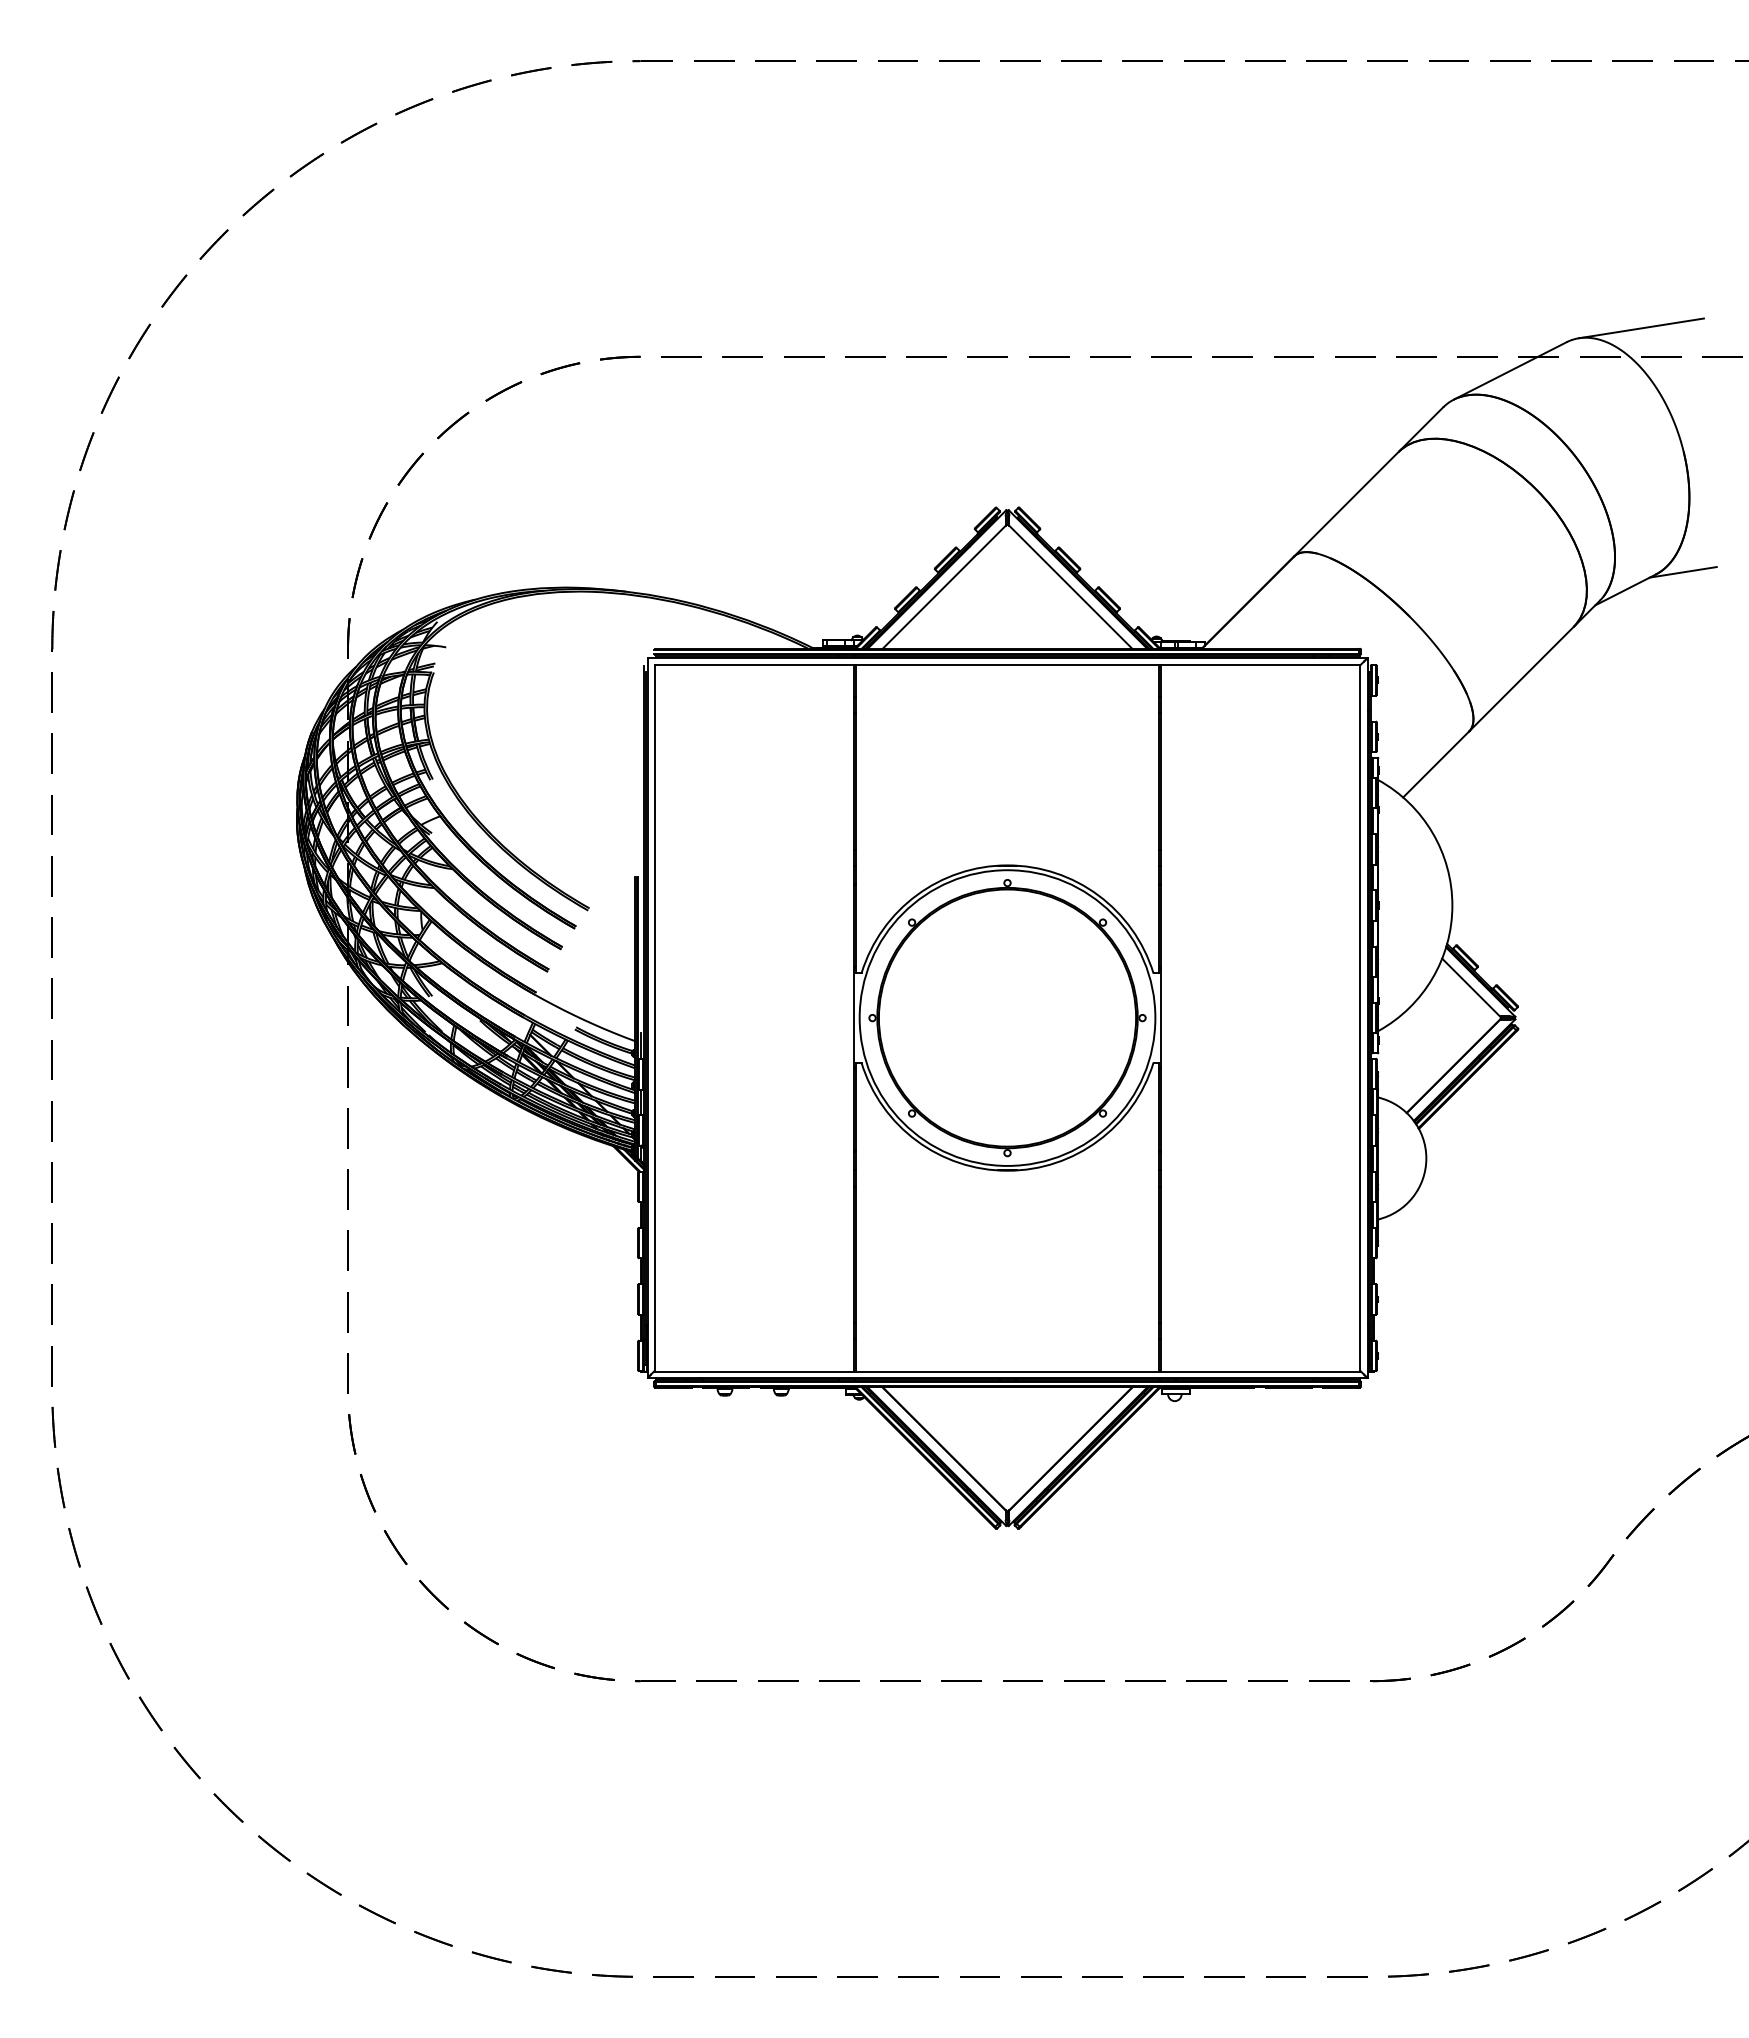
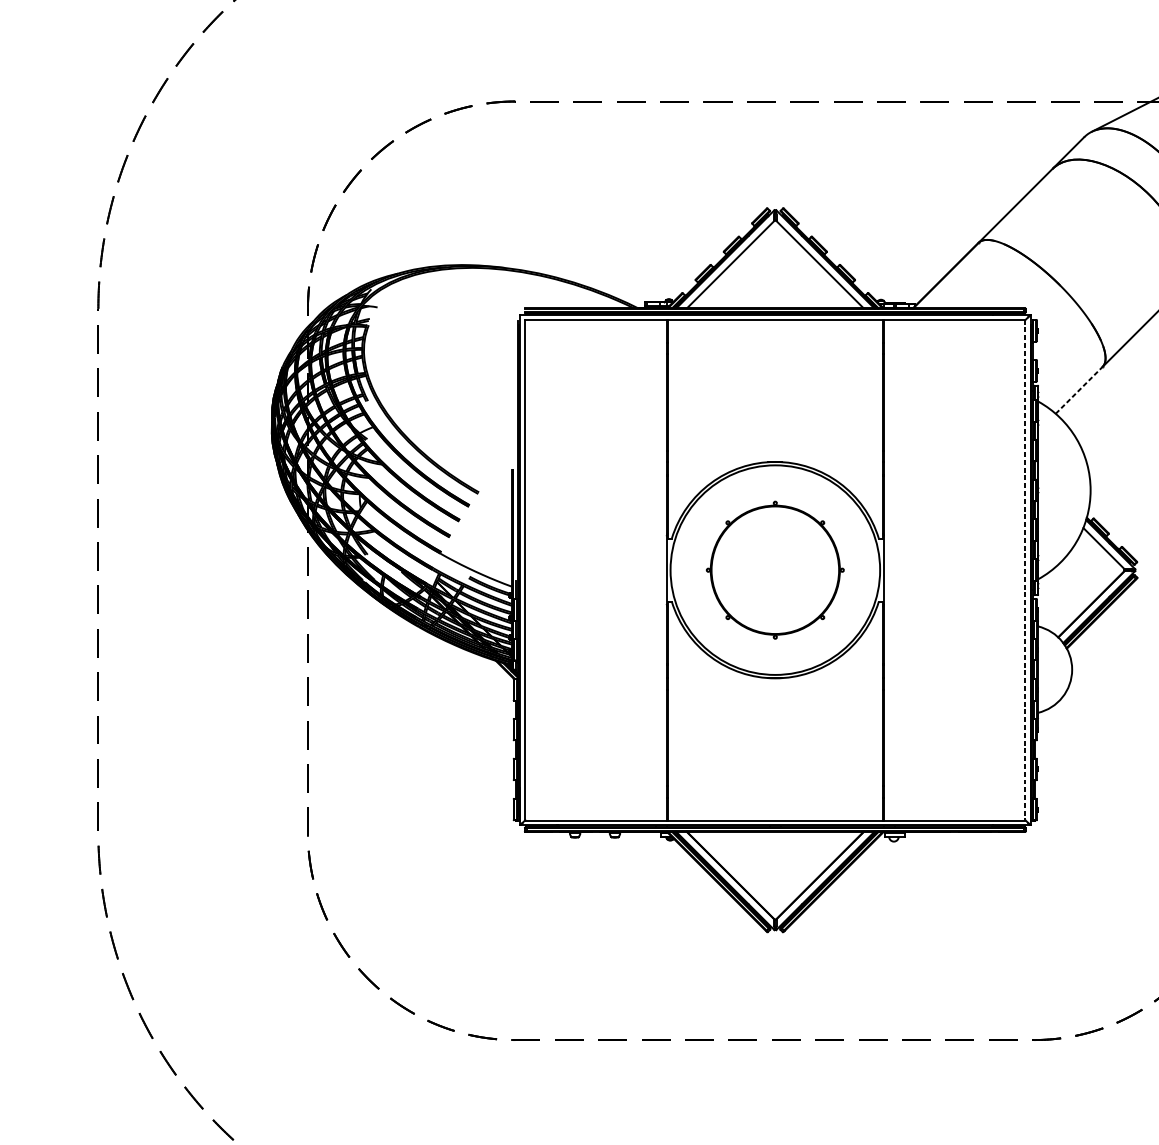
line: (1436, 764) -> (1079, 390), solid -> dashed
part: (1007, 1018) -> (775, 570), size x0.7
line: (1360, 1018) -> (1025, 570), solid -> dashed

